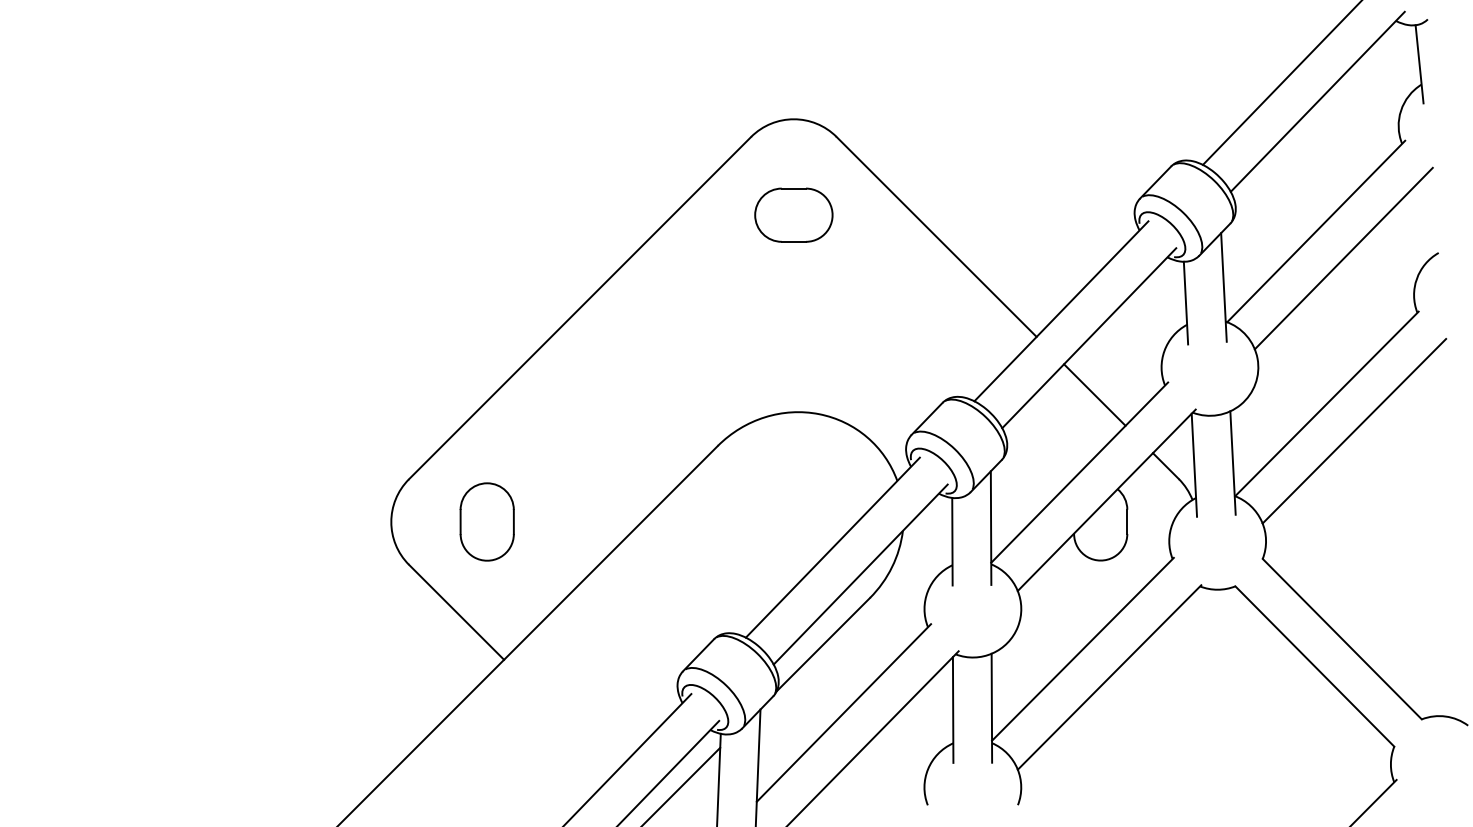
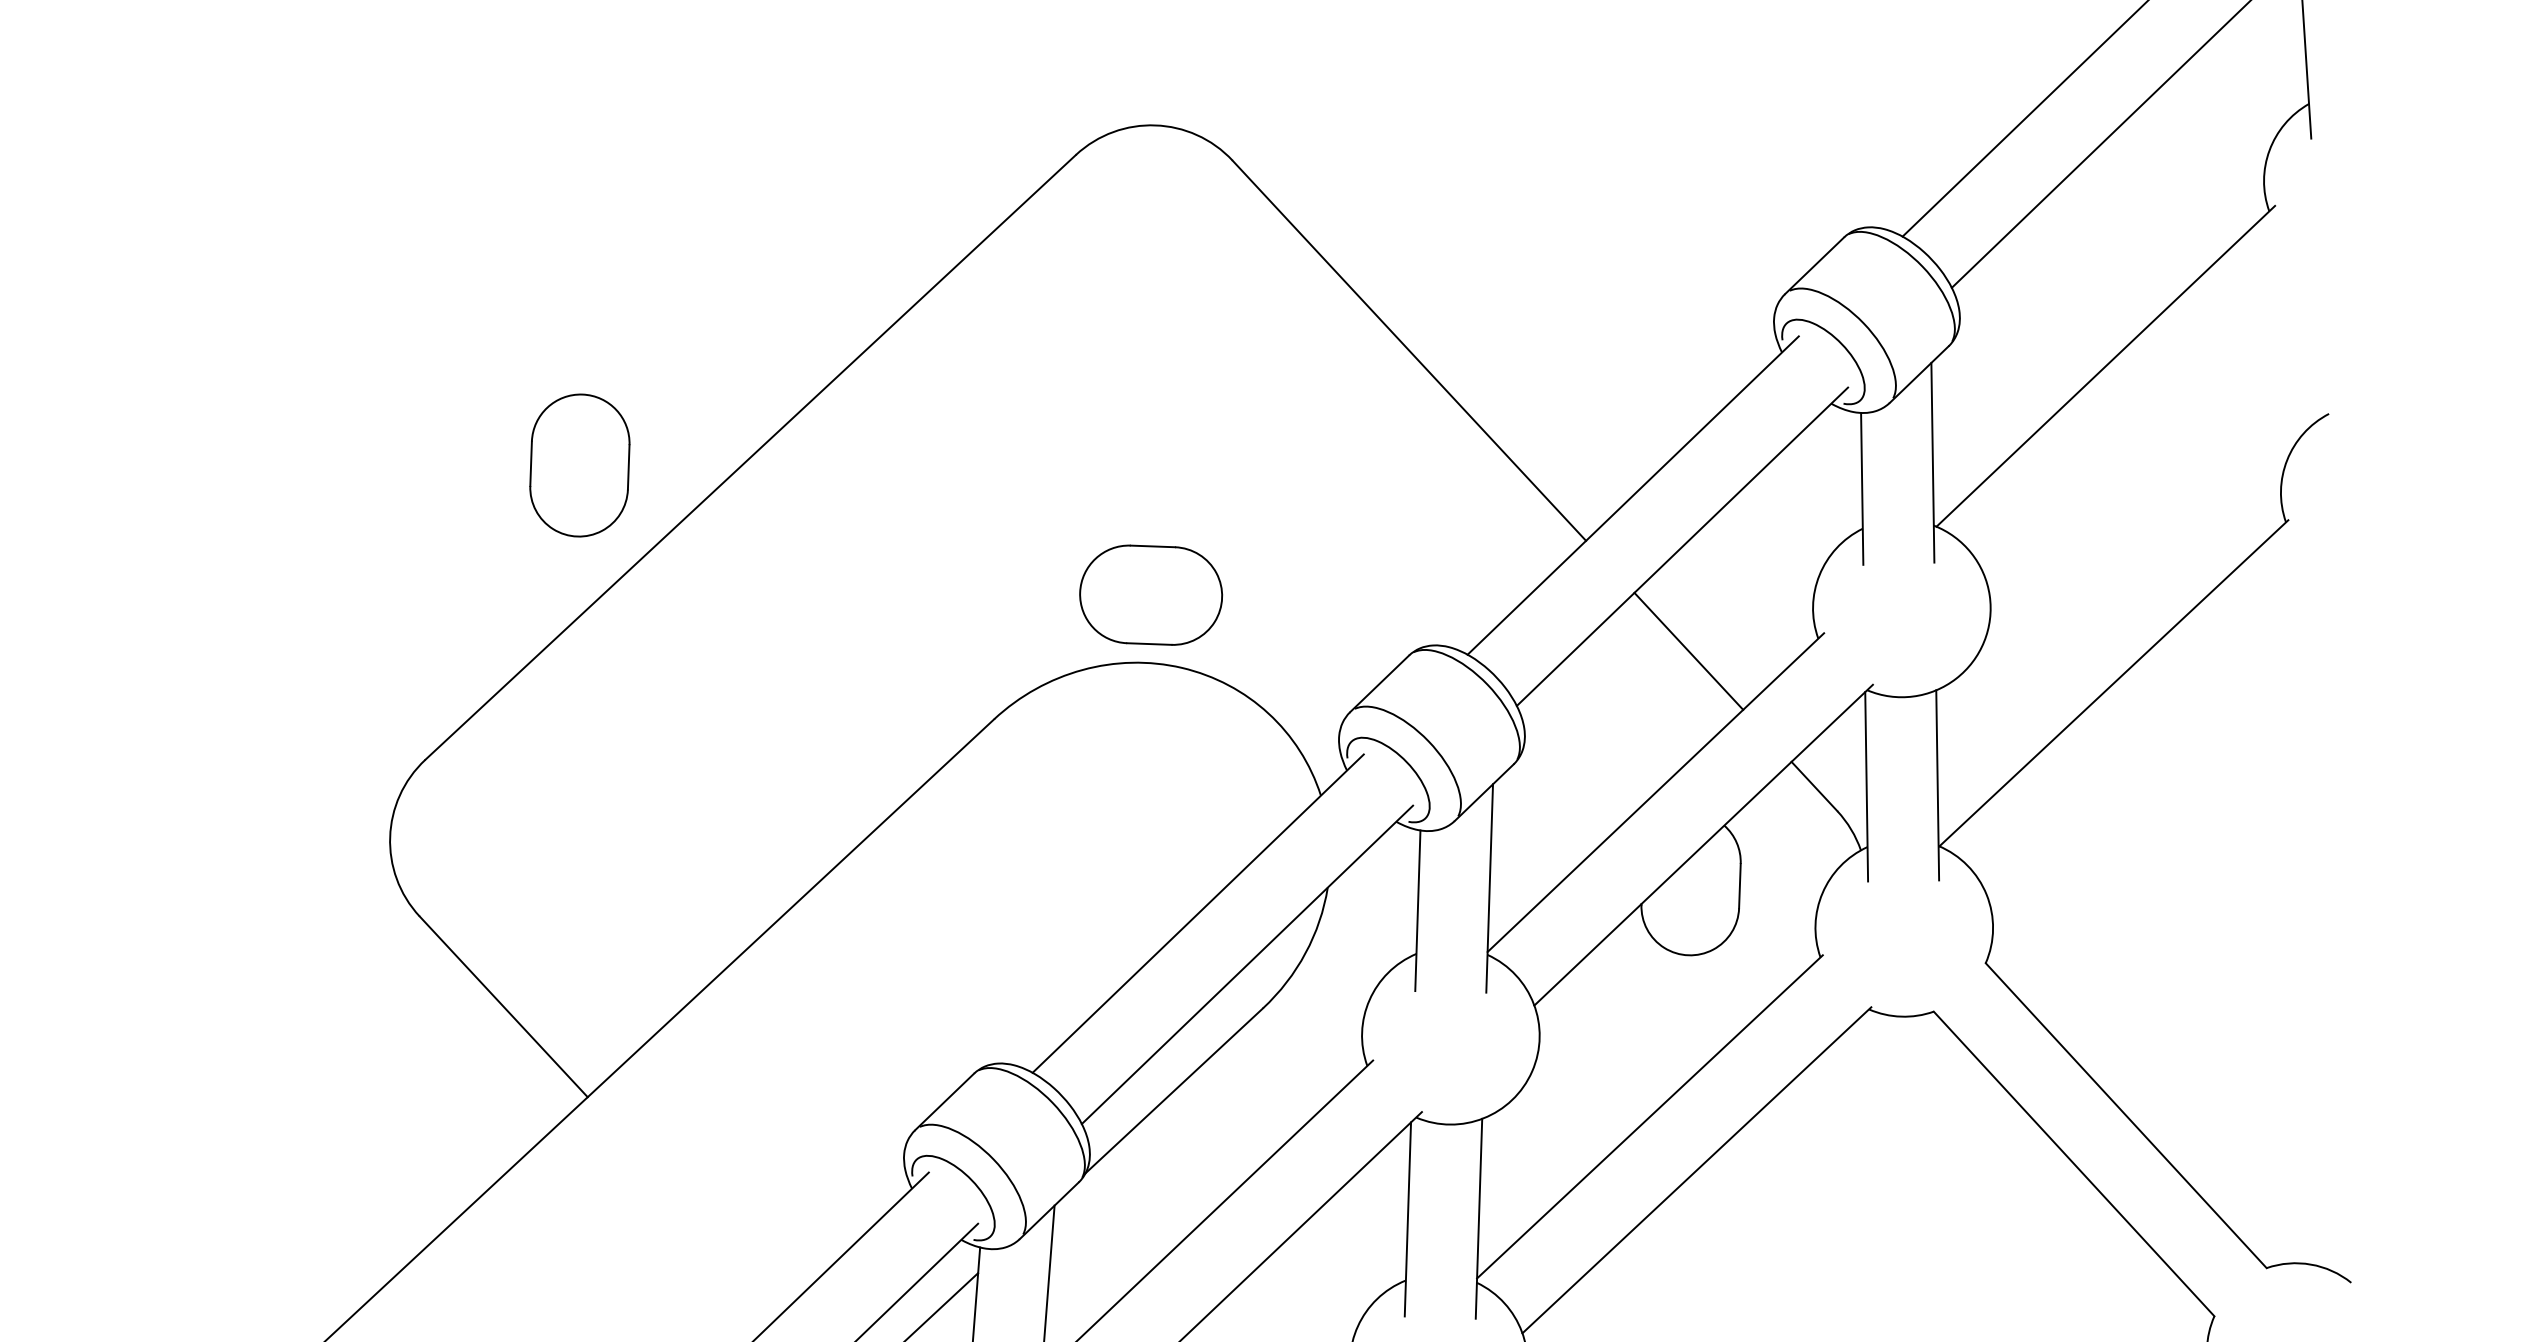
part: (793, 214) -> (1150, 593), moved
line: (1343, 258) -> (2154, 417), removed
line: (1354, 430) -> (2162, 733), removed
part: (486, 521) -> (578, 464), moved

